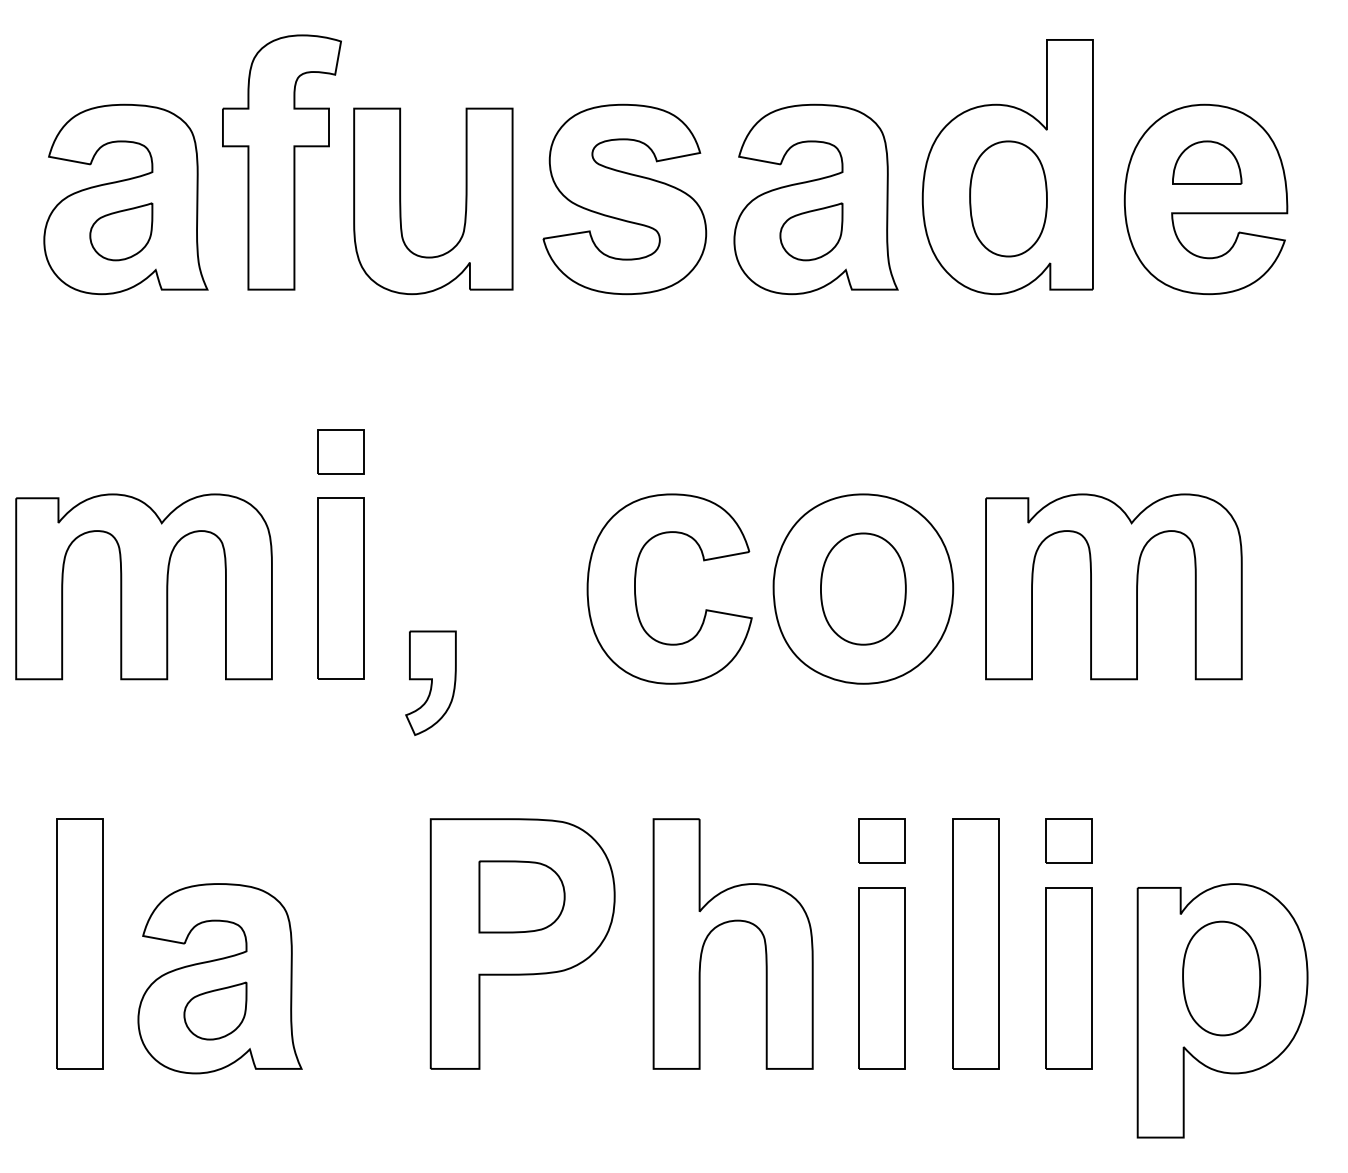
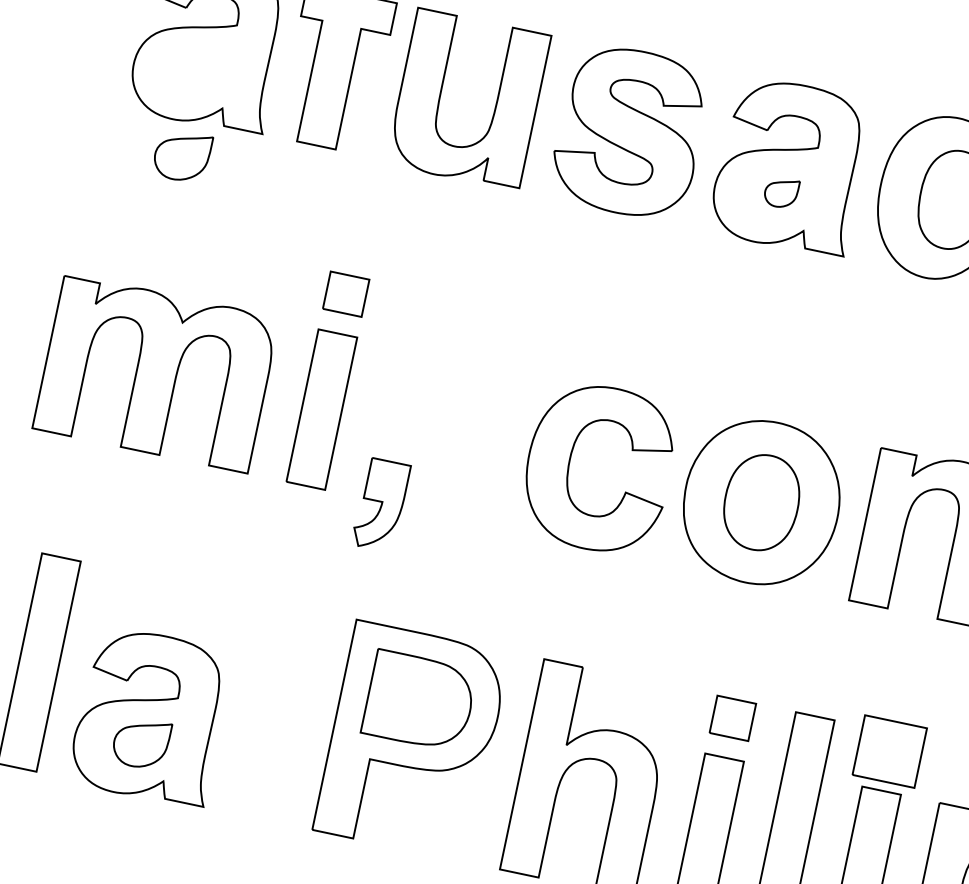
part: (121, 231) -> (182, 155), moved
part: (811, 231) -> (781, 192), size x0.6
part: (1068, 840) -> (889, 750), size x1.6
part: (521, 896) -> (419, 700), size x1.4

